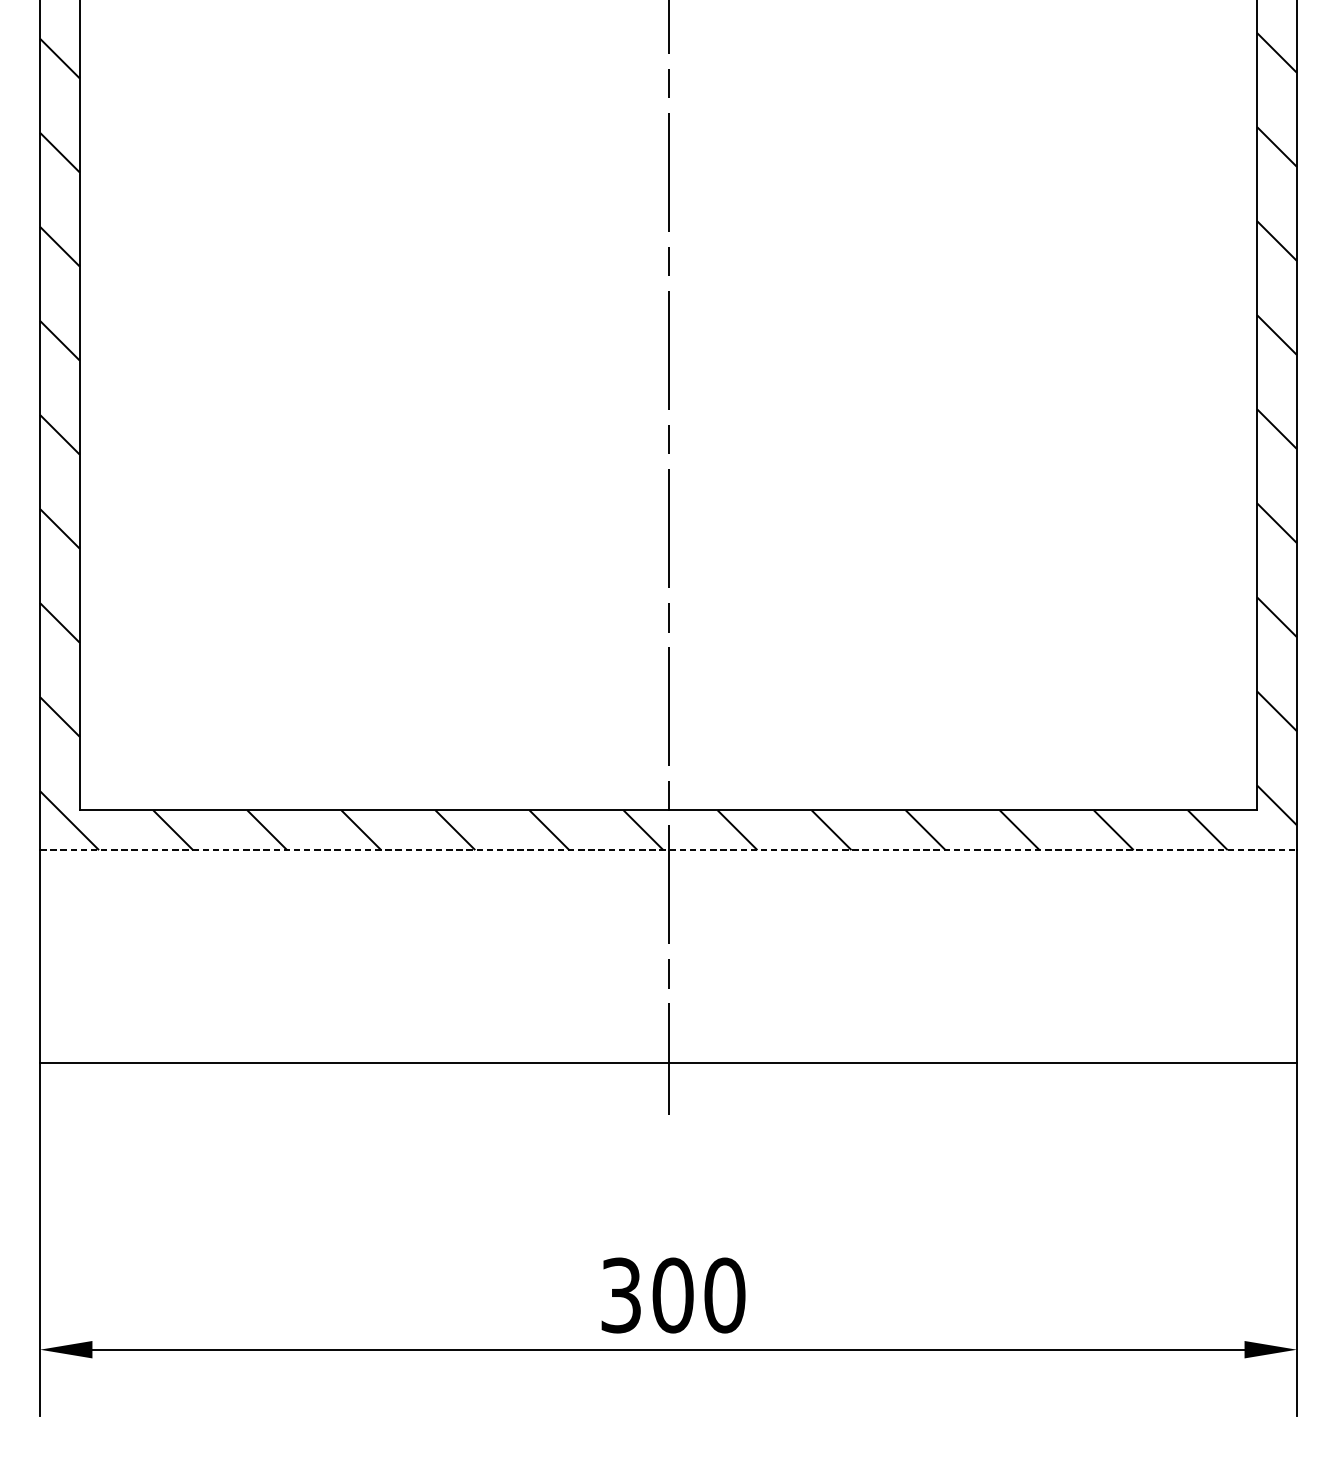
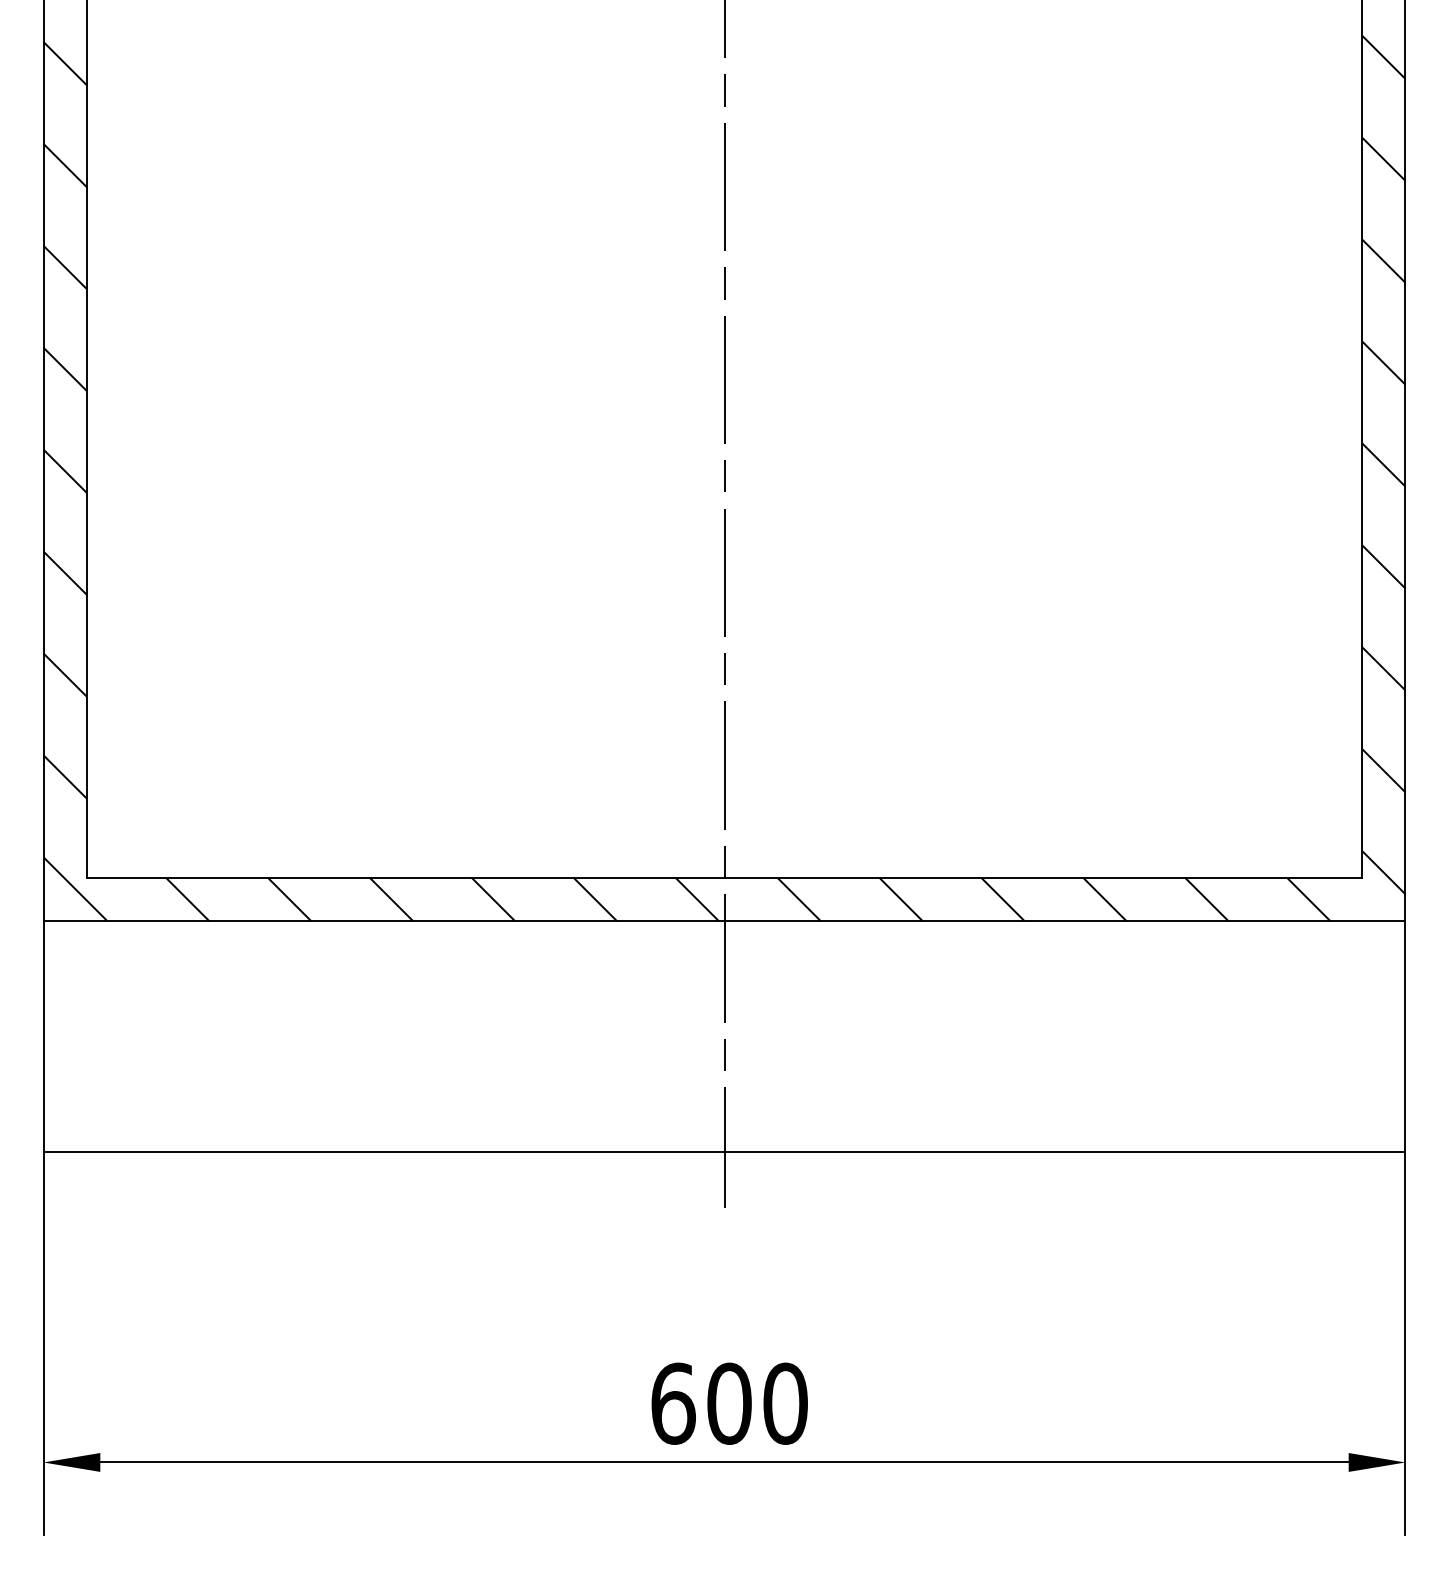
line: (668, 850) -> (724, 921), dashed -> solid
text: (621, 1295) -> (673, 1403), 300 -> 600

